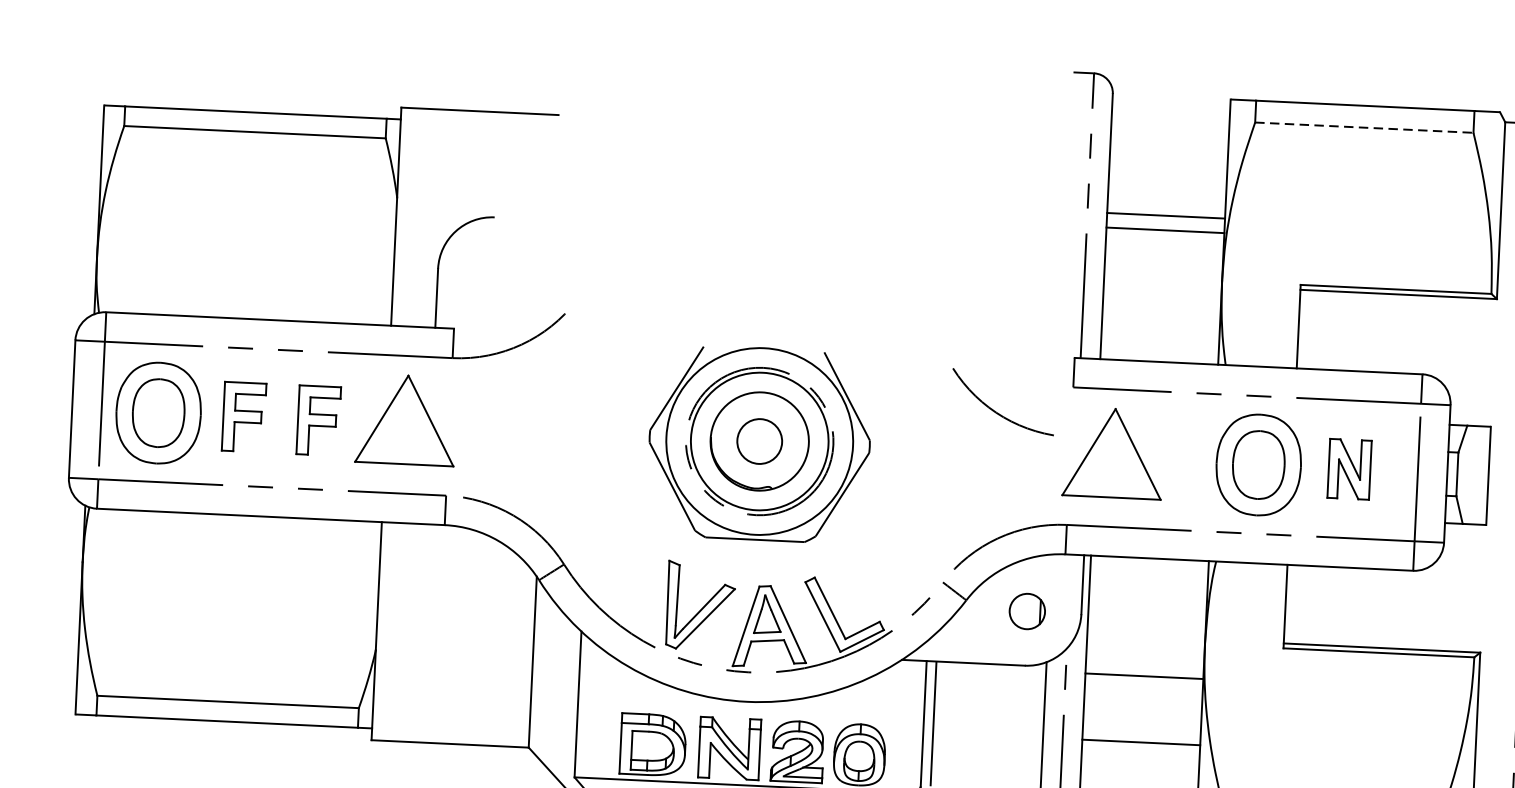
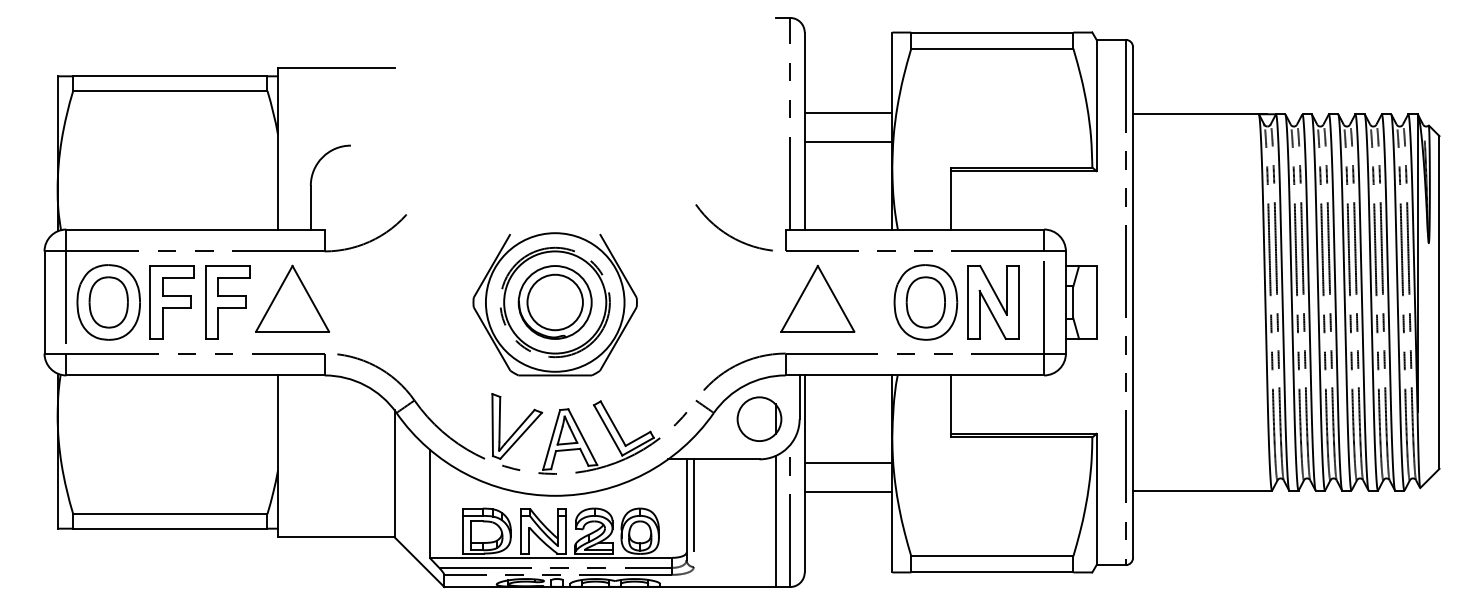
line: (1364, 127) -> (992, 48), dashed -> solid
line: (1166, 215) -> (848, 141), moved
line: (1165, 229) -> (848, 112), moved
arc: (996, 410) -> (729, 234), moved
part: (243, 417) -> (171, 302), size x1.43
part: (318, 420) -> (227, 302), size x1.43
circle: (758, 441) -> (554, 302), size x1.67
part: (1349, 469) -> (993, 302), size x1.67
part: (1027, 610) -> (759, 418), size x1.67
line: (1141, 742) -> (848, 492), moved

